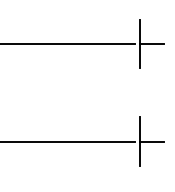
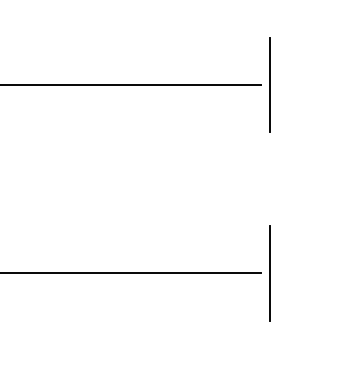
line: (151, 44) -> (292, 85), removed
line: (151, 141) -> (292, 273), removed

